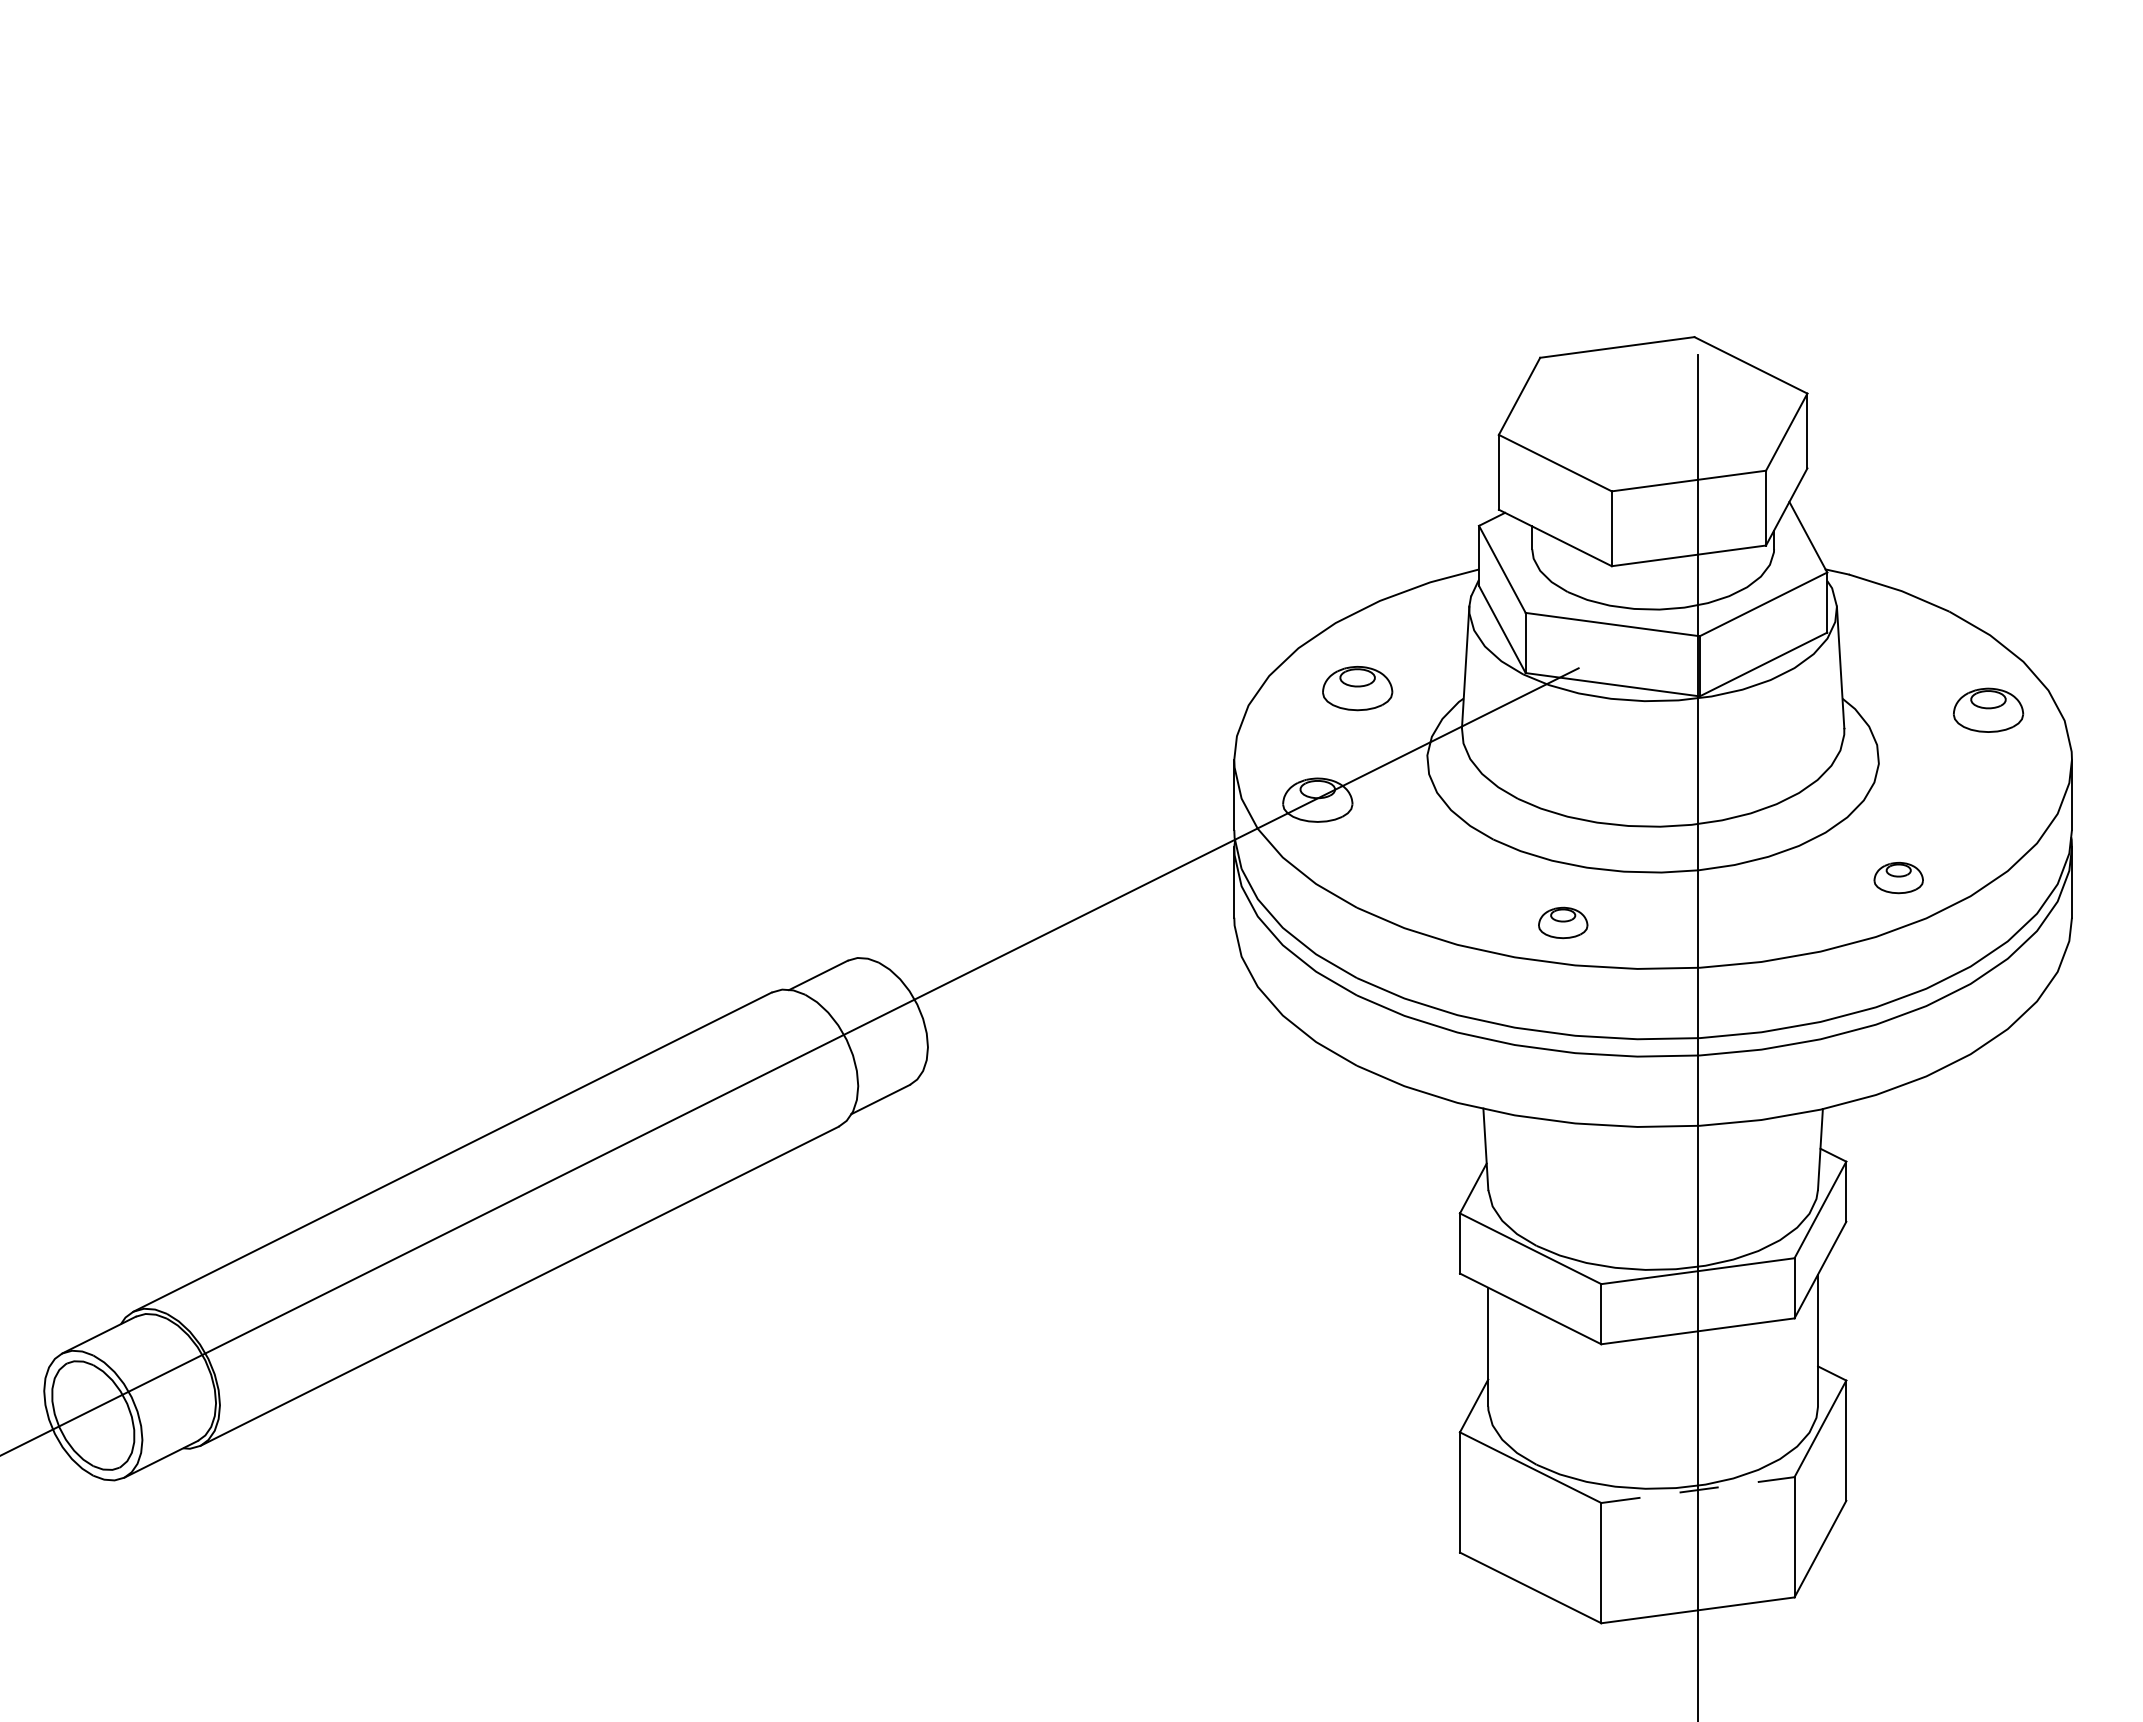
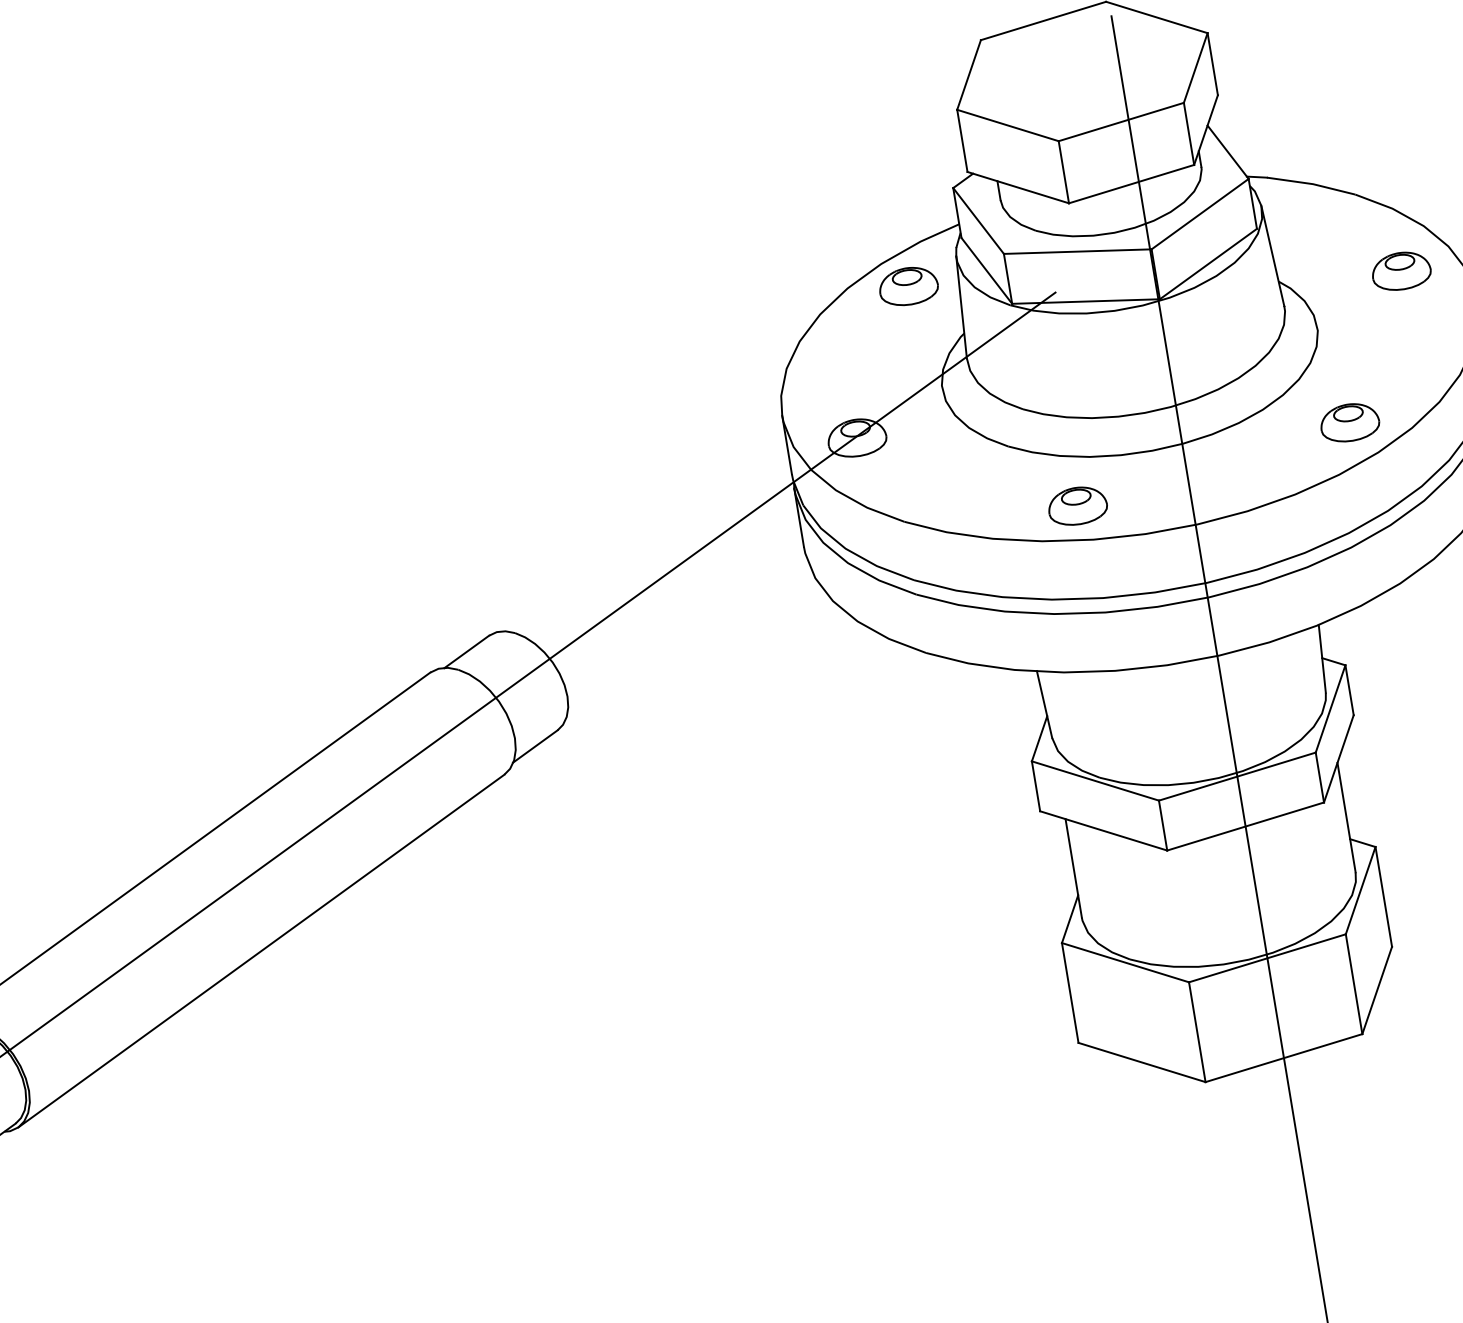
part: (1357, 688) -> (908, 286), moved
part: (1898, 877) -> (1349, 422), size x1.43
part: (1562, 922) -> (1077, 505), size x1.43
line: (1698, 1490) -> (1267, 958), dashed -> solid

